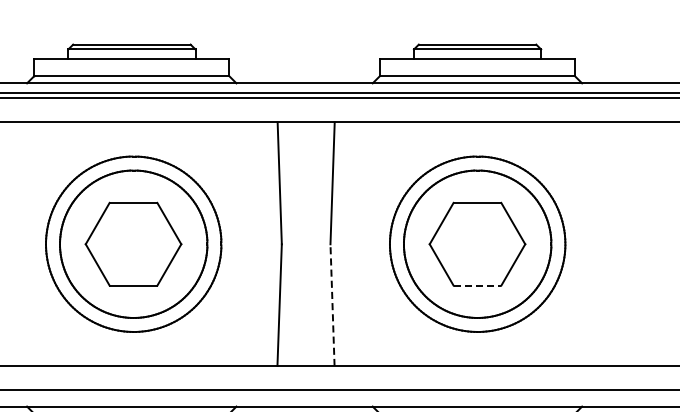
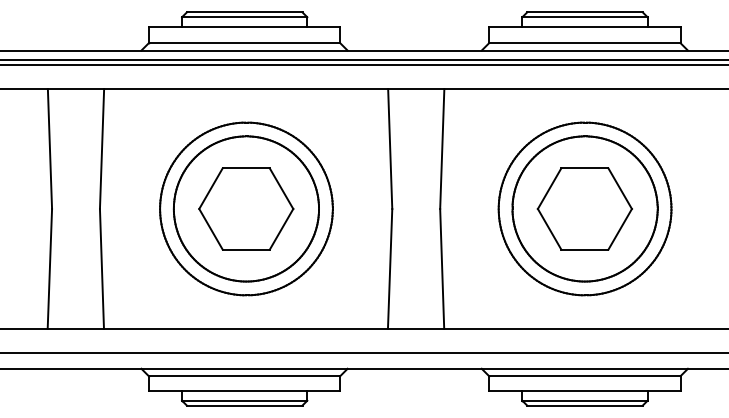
line: (477, 285) -> (584, 249), dashed -> solid
line: (332, 304) -> (442, 268), dashed -> solid

